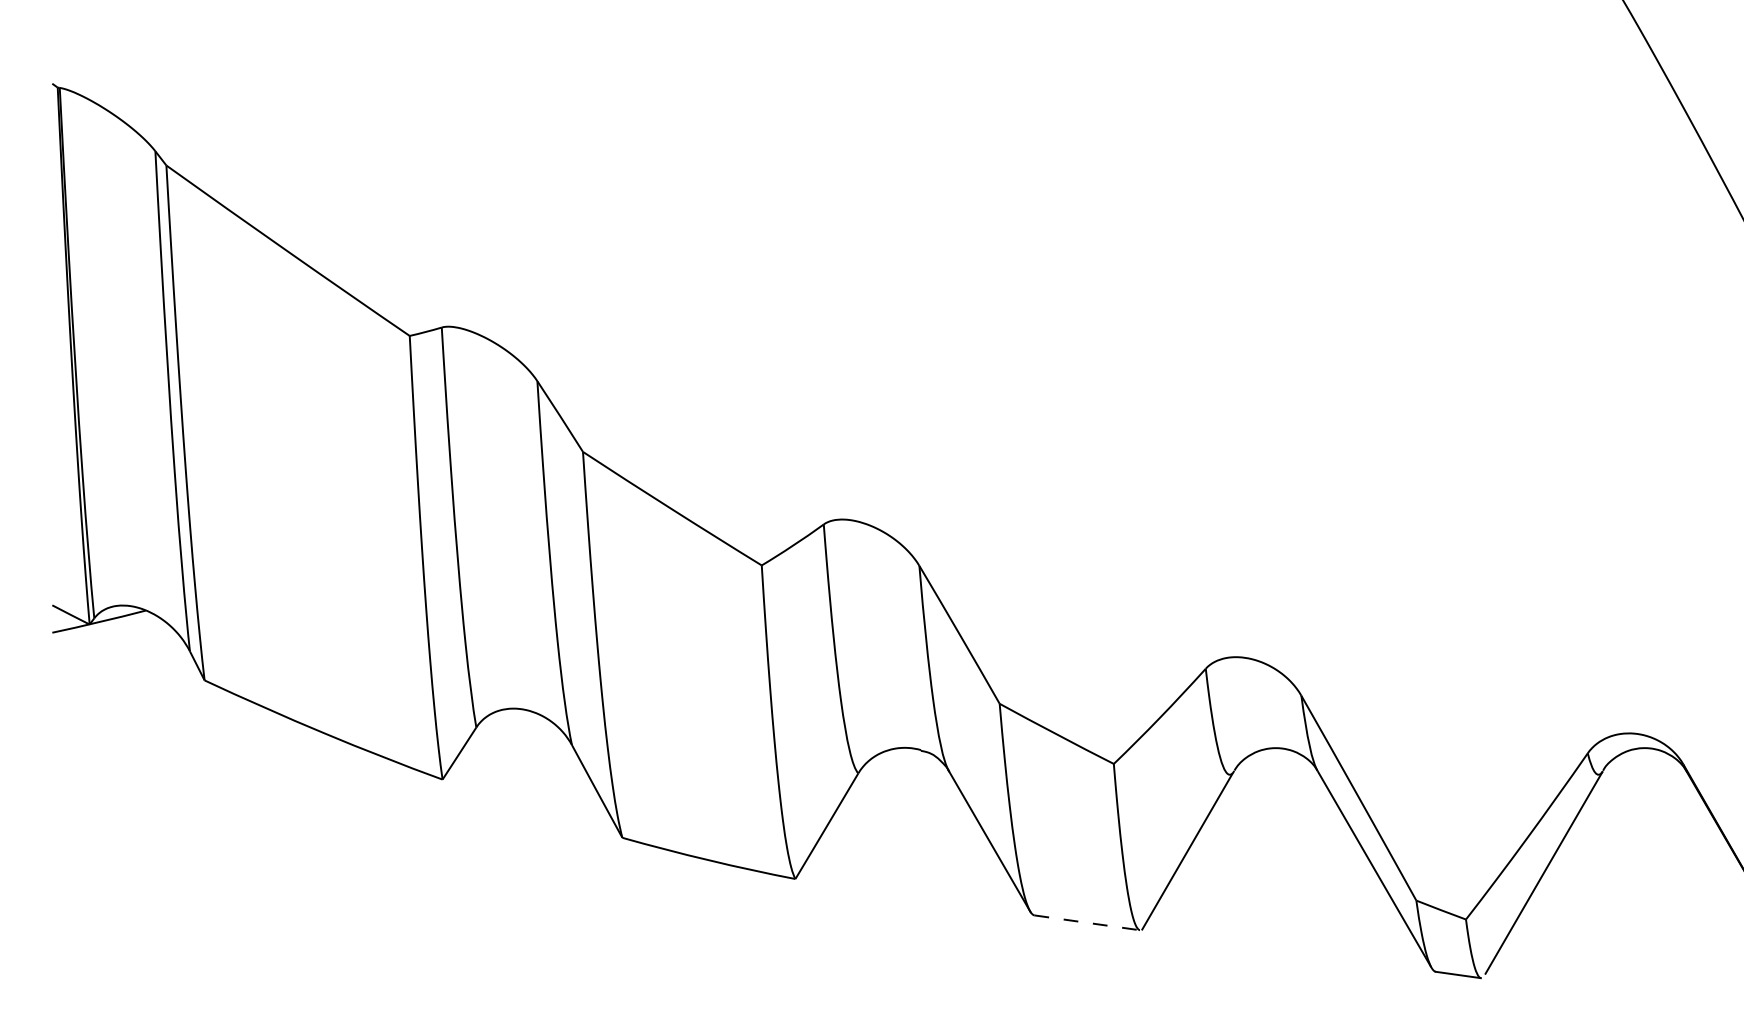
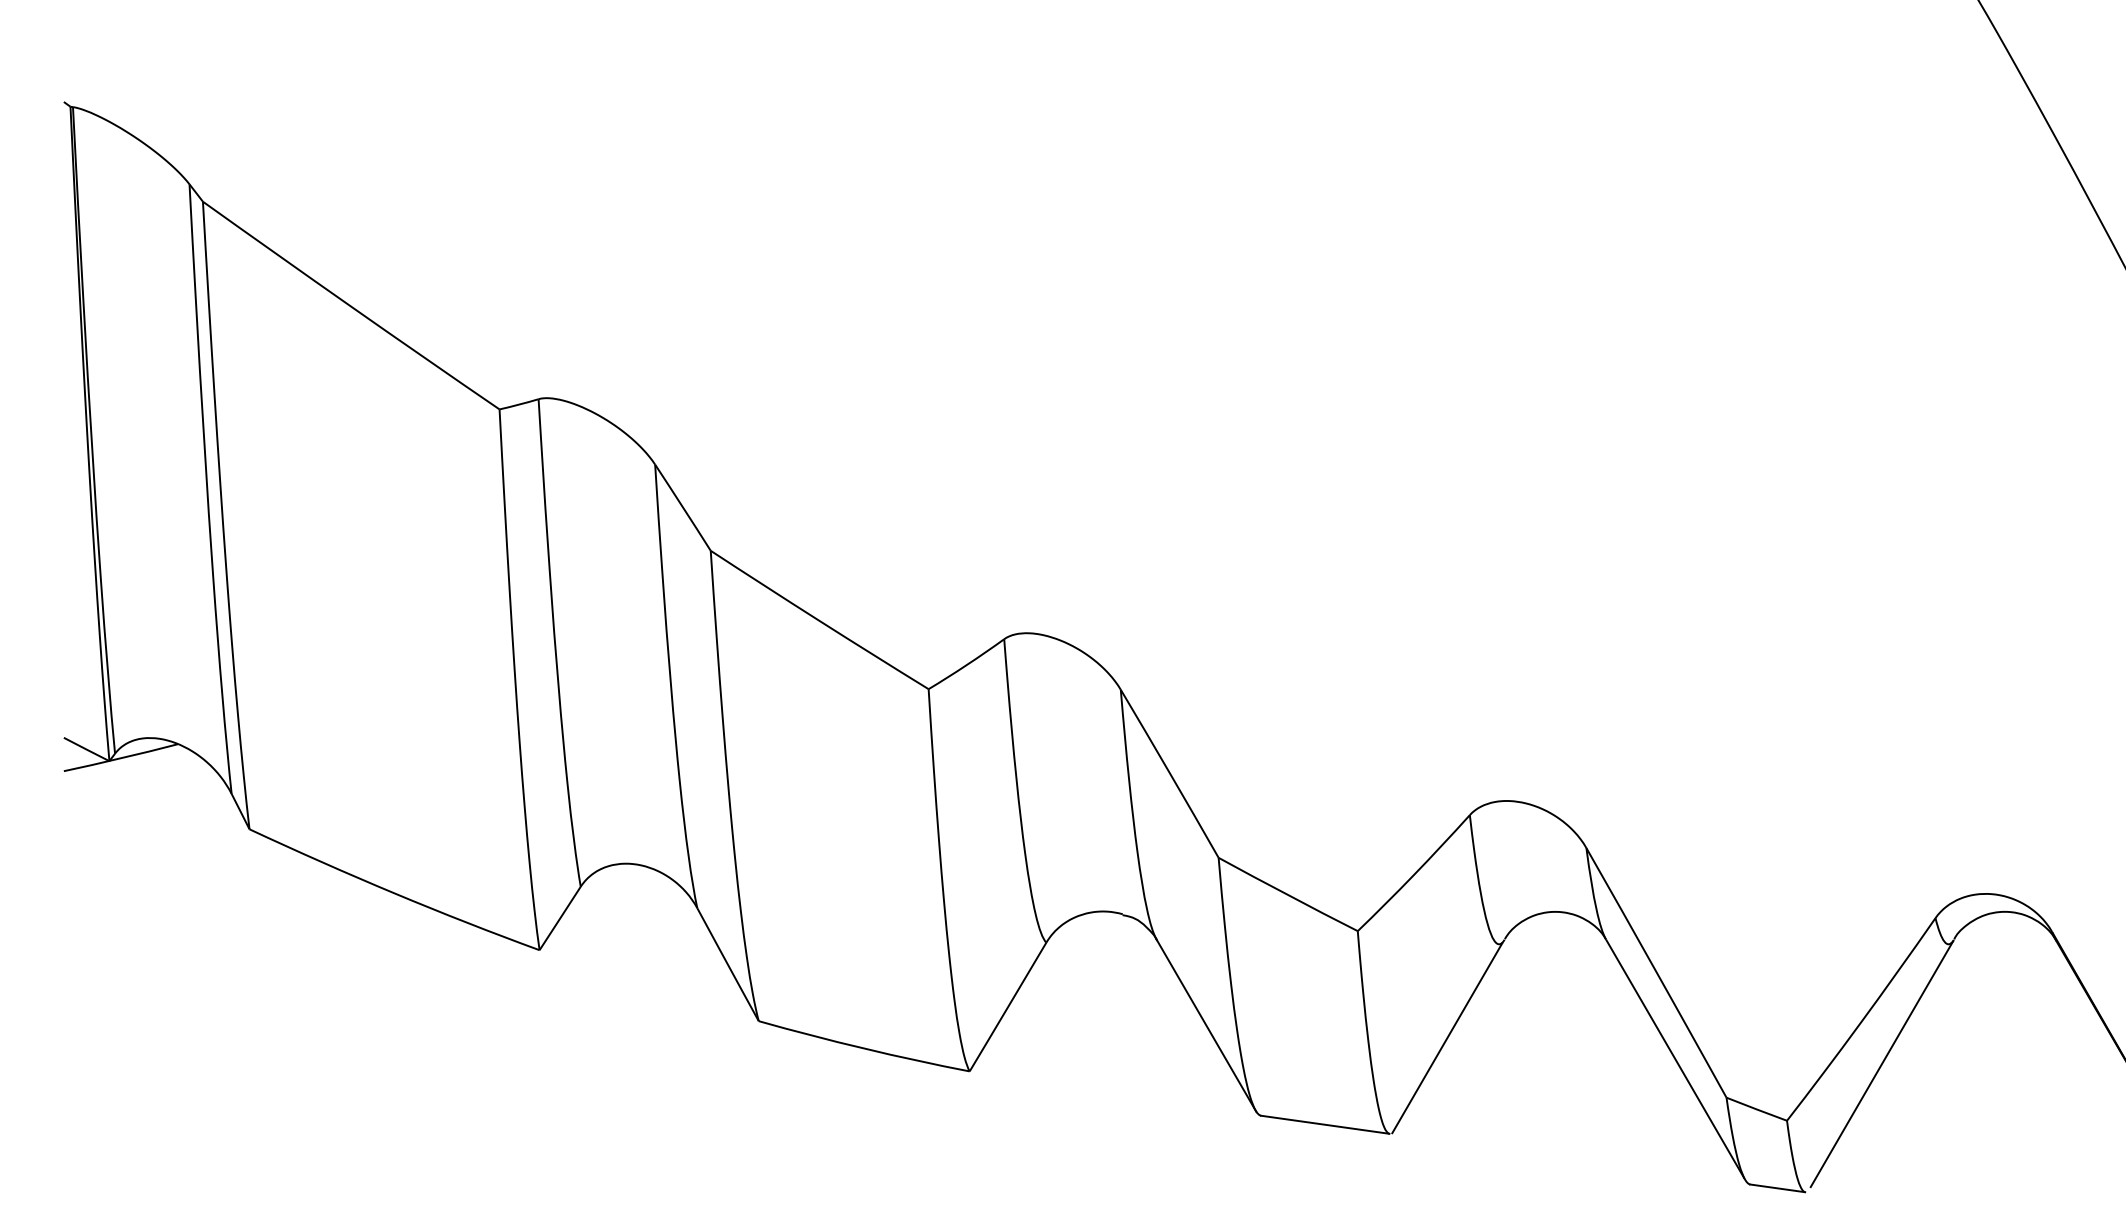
line: (1087, 922) -> (1325, 1124), dashed -> solid

